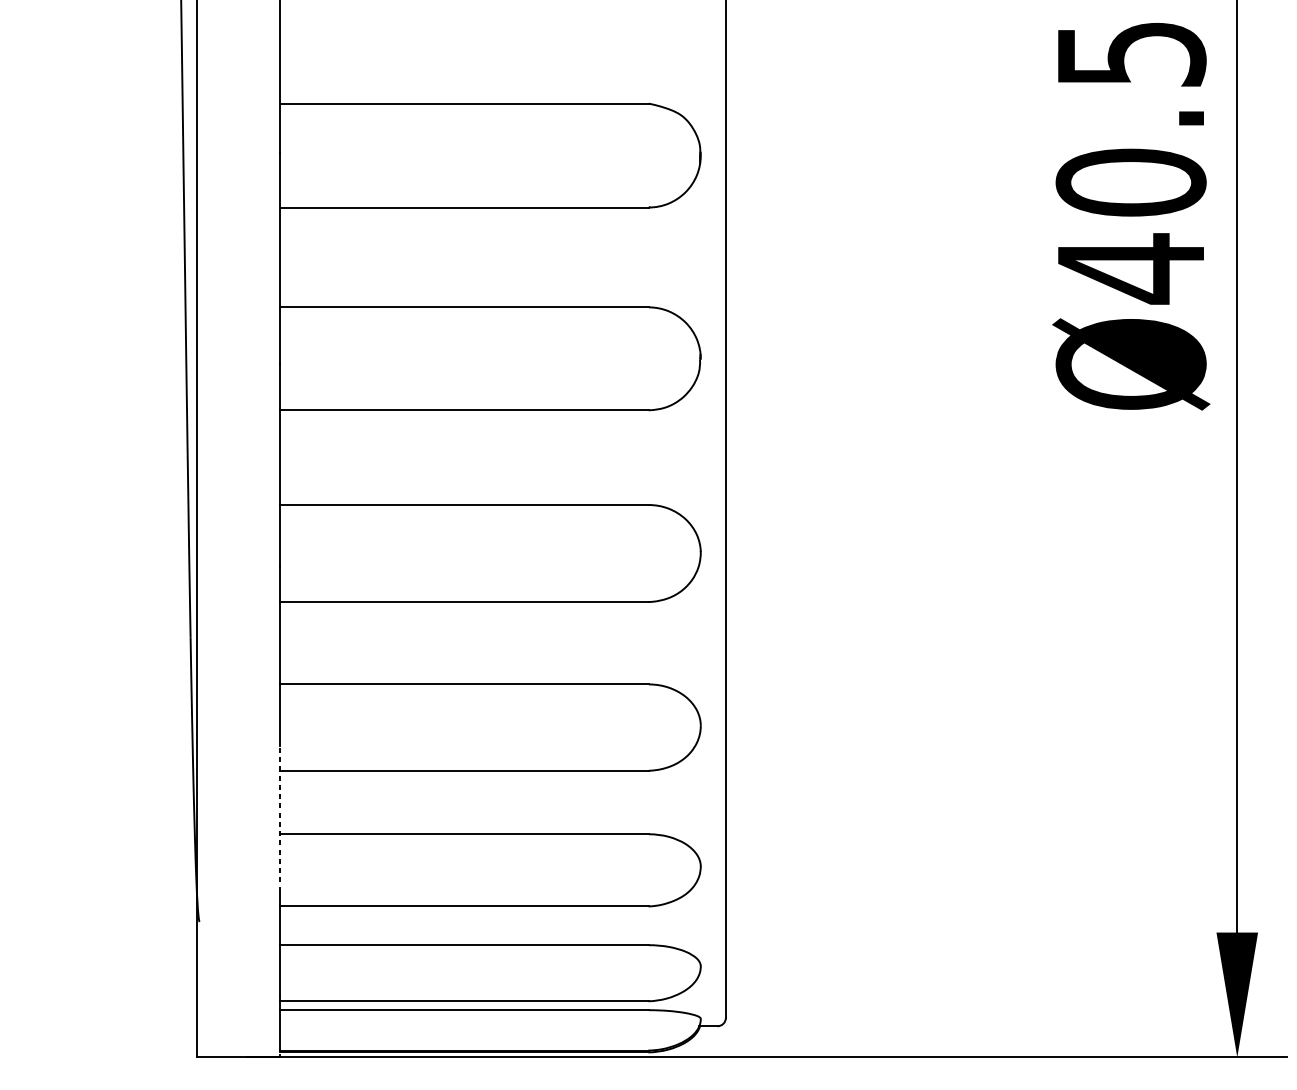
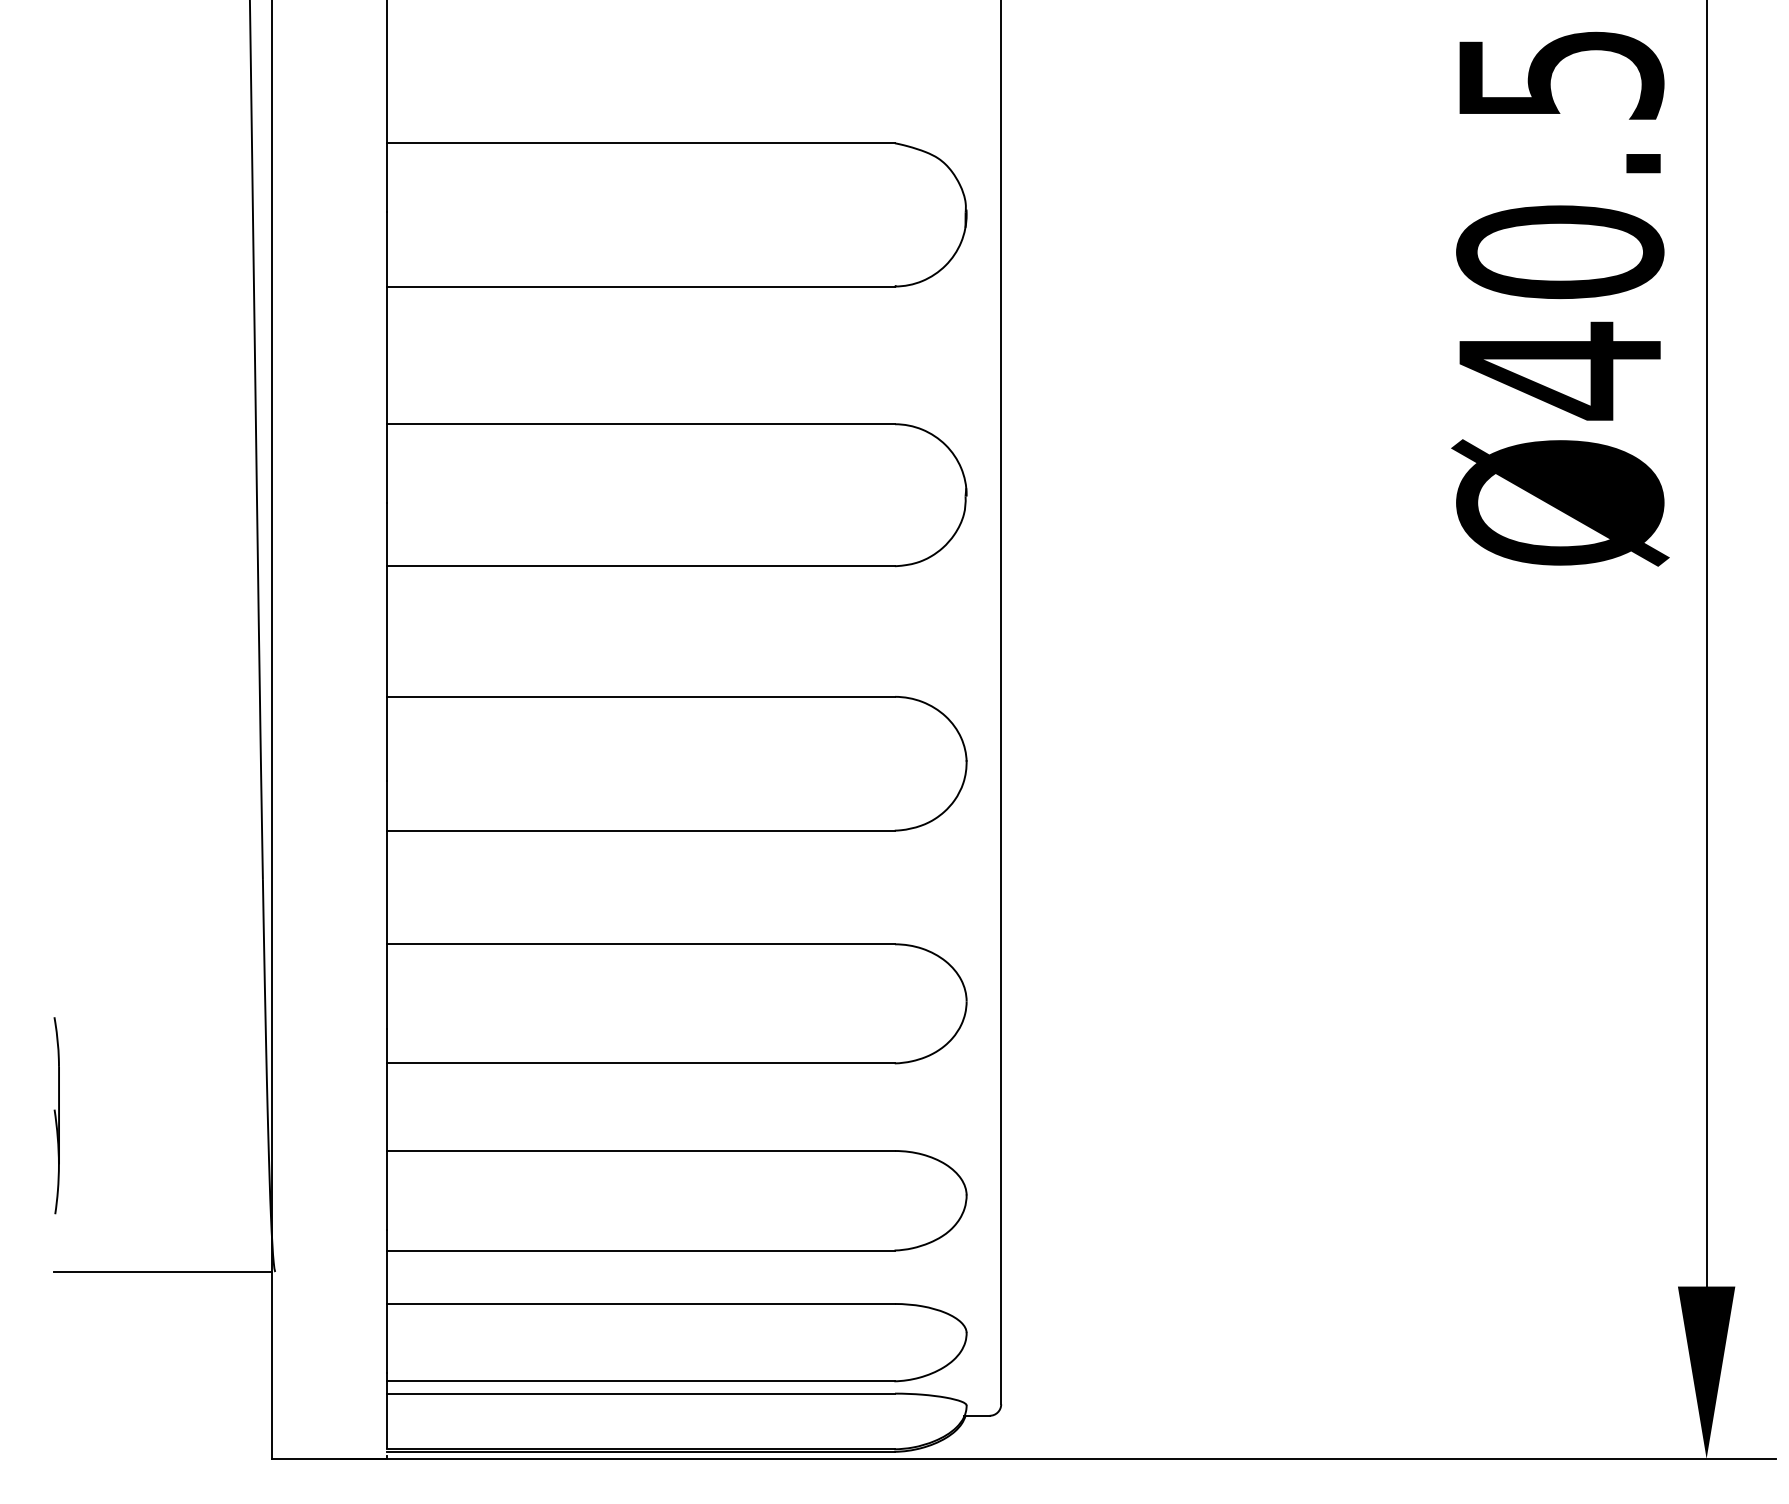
part: (40, 808) -> (56, 1115), added
line: (280, 818) -> (386, 1129), dashed -> solid
line: (117, 922) -> (162, 1272), added

